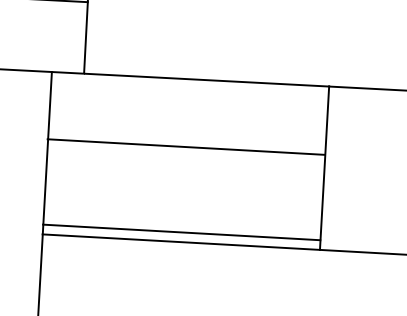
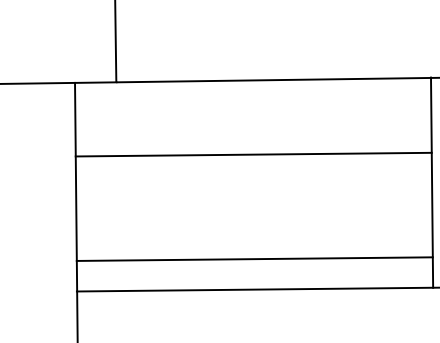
line: (185, 146) -> (252, 153), moved
line: (181, 232) -> (254, 259), moved

